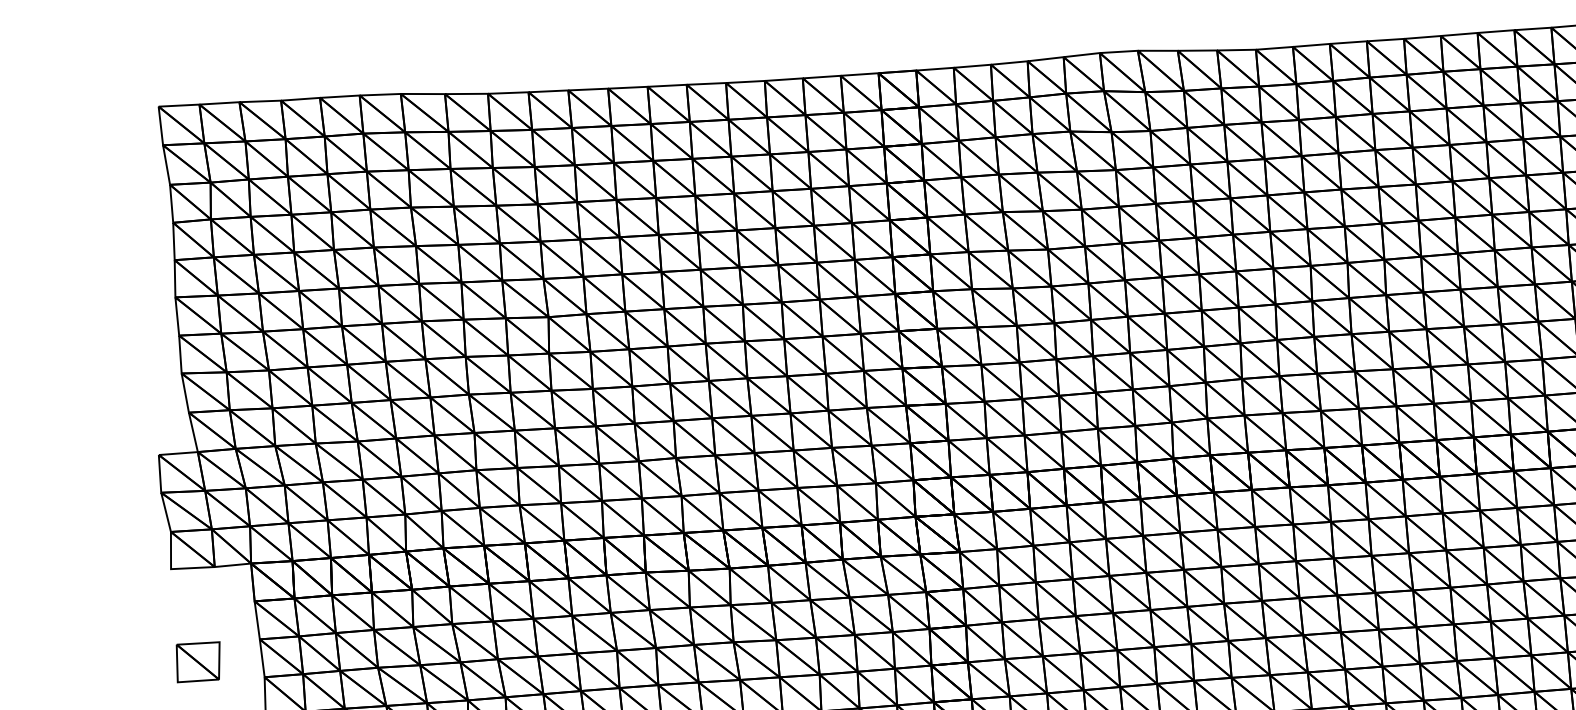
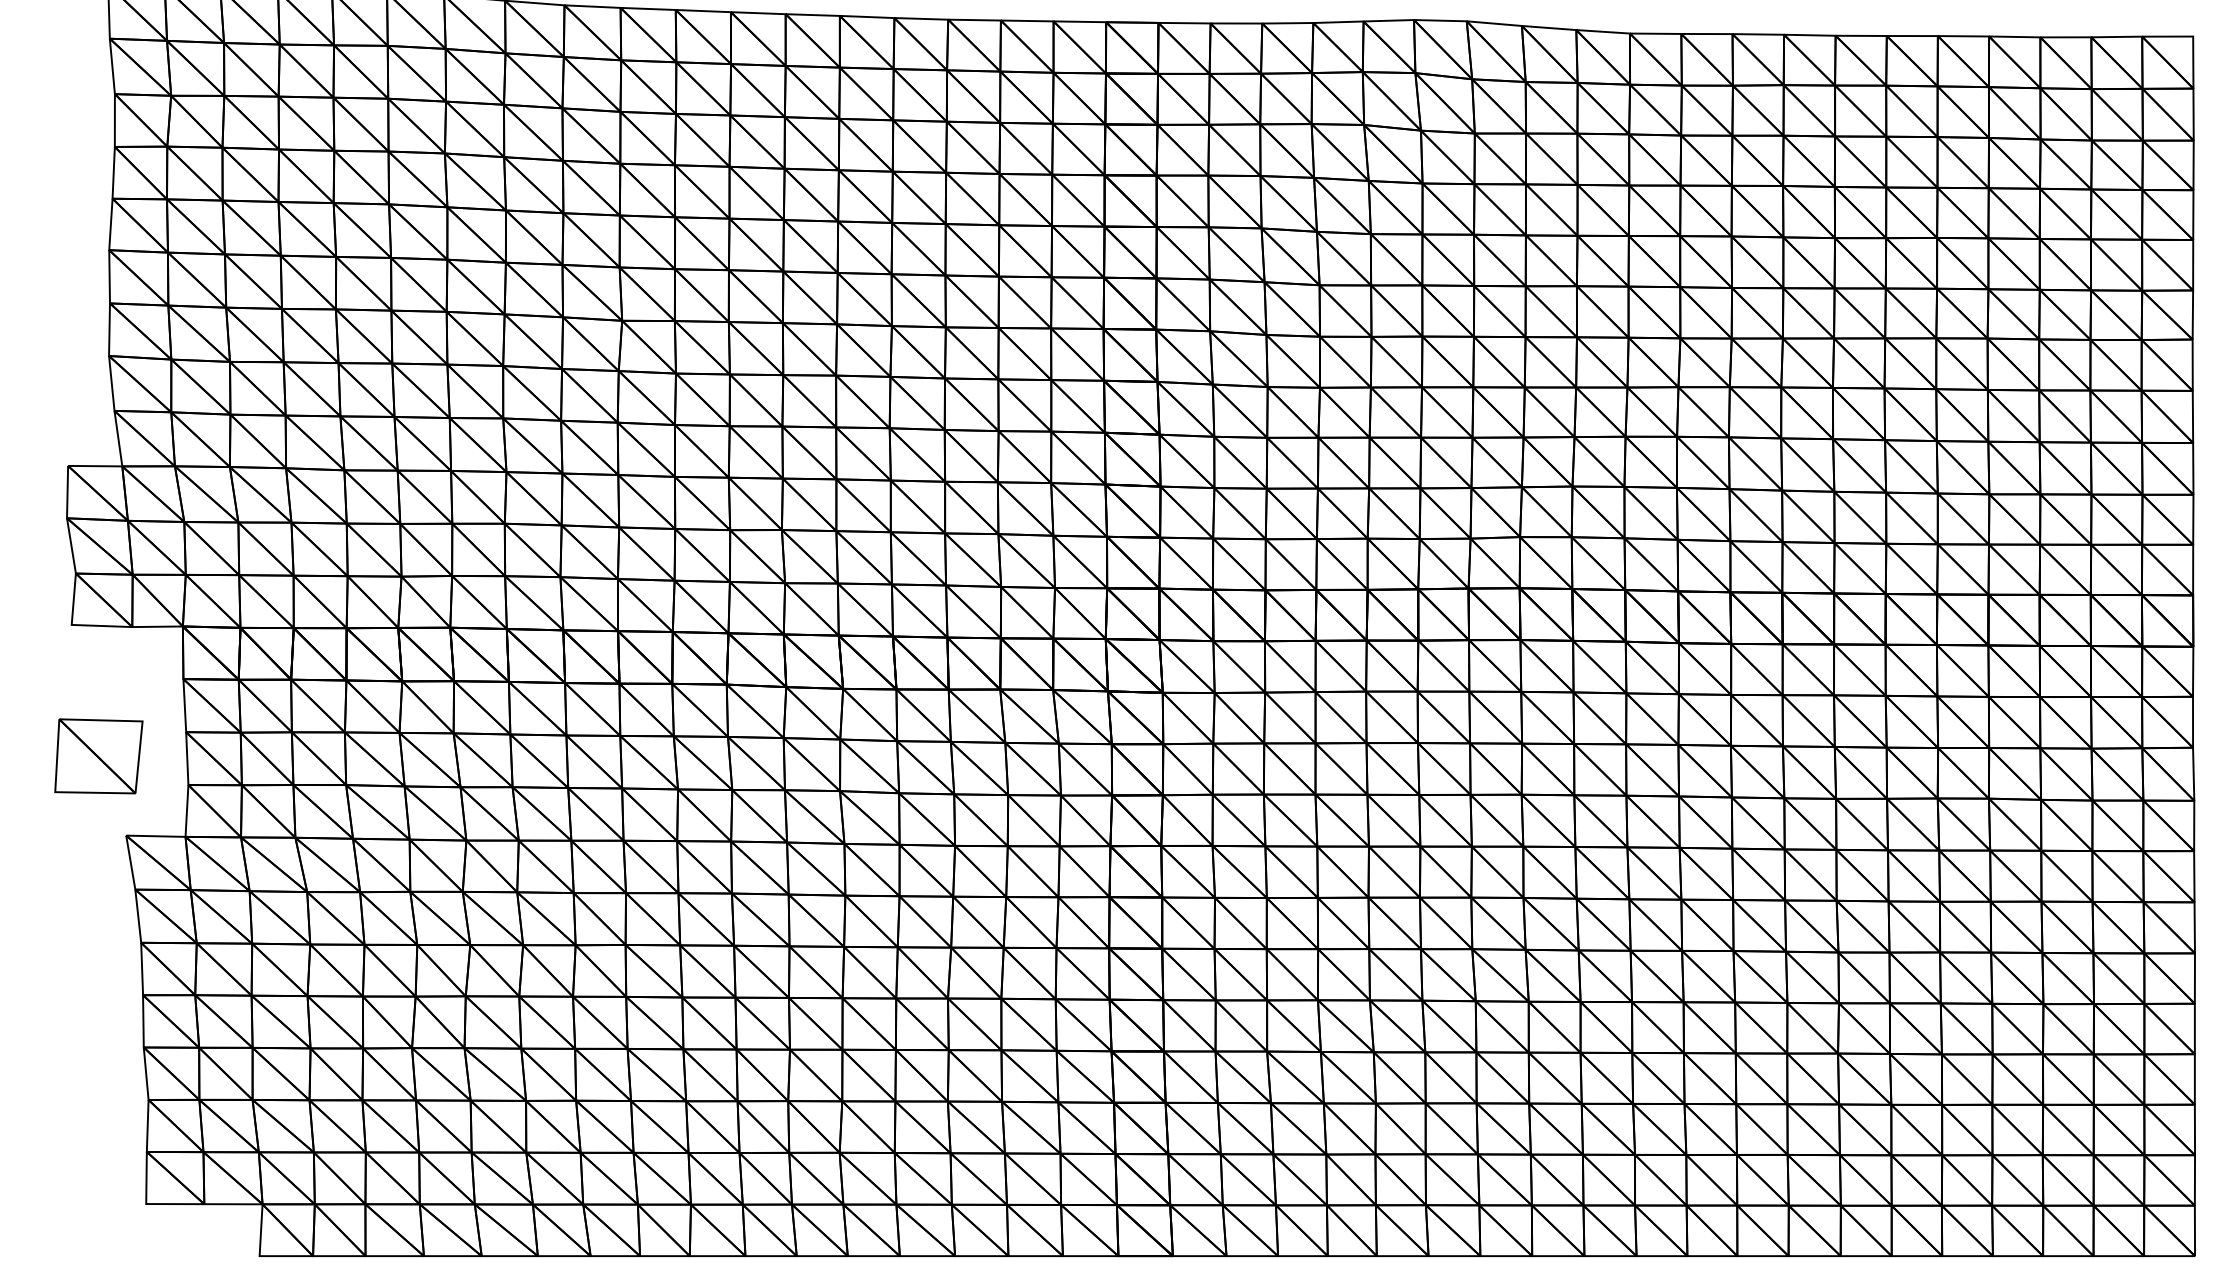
part: (198, 662) -> (99, 756), size x1.4

